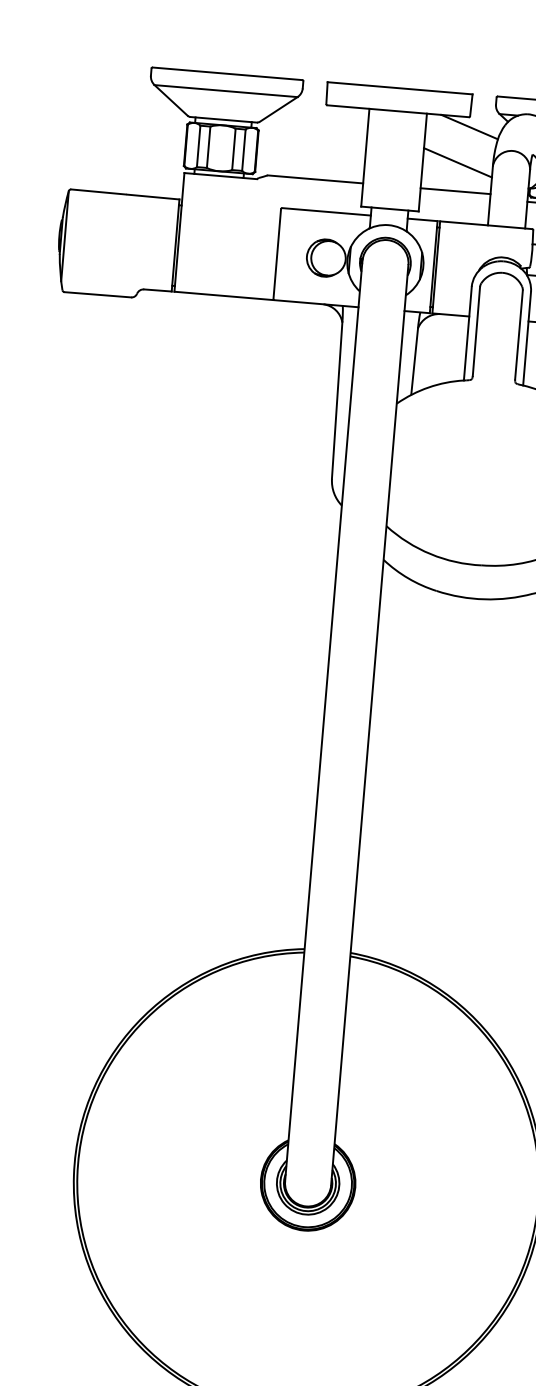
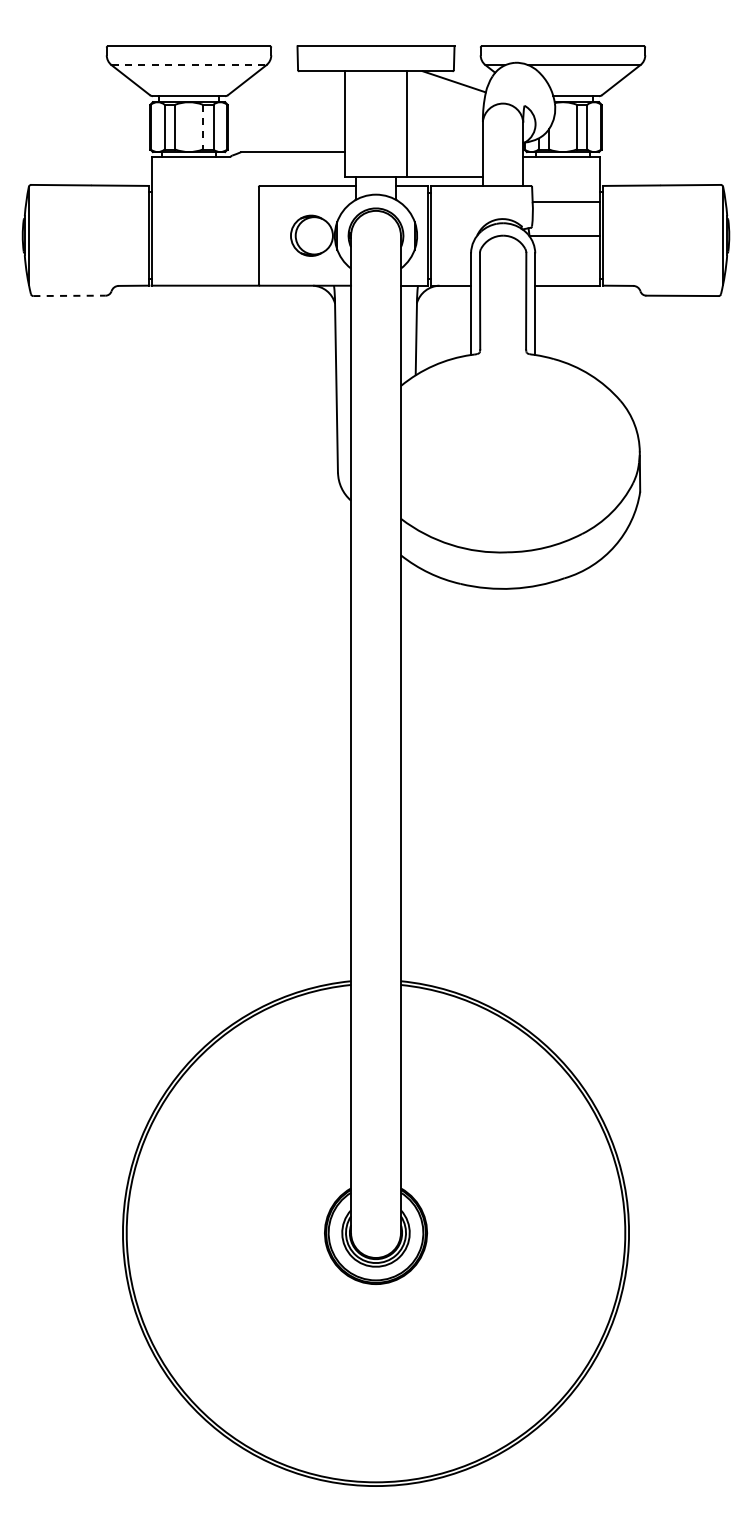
line: (226, 91) -> (189, 65), solid -> dashed
line: (233, 149) -> (202, 127), solid -> dashed
line: (457, 162) -> (444, 121), removed
line: (455, 191) -> (444, 177), moved
line: (98, 294) -> (70, 295), solid -> dashed

